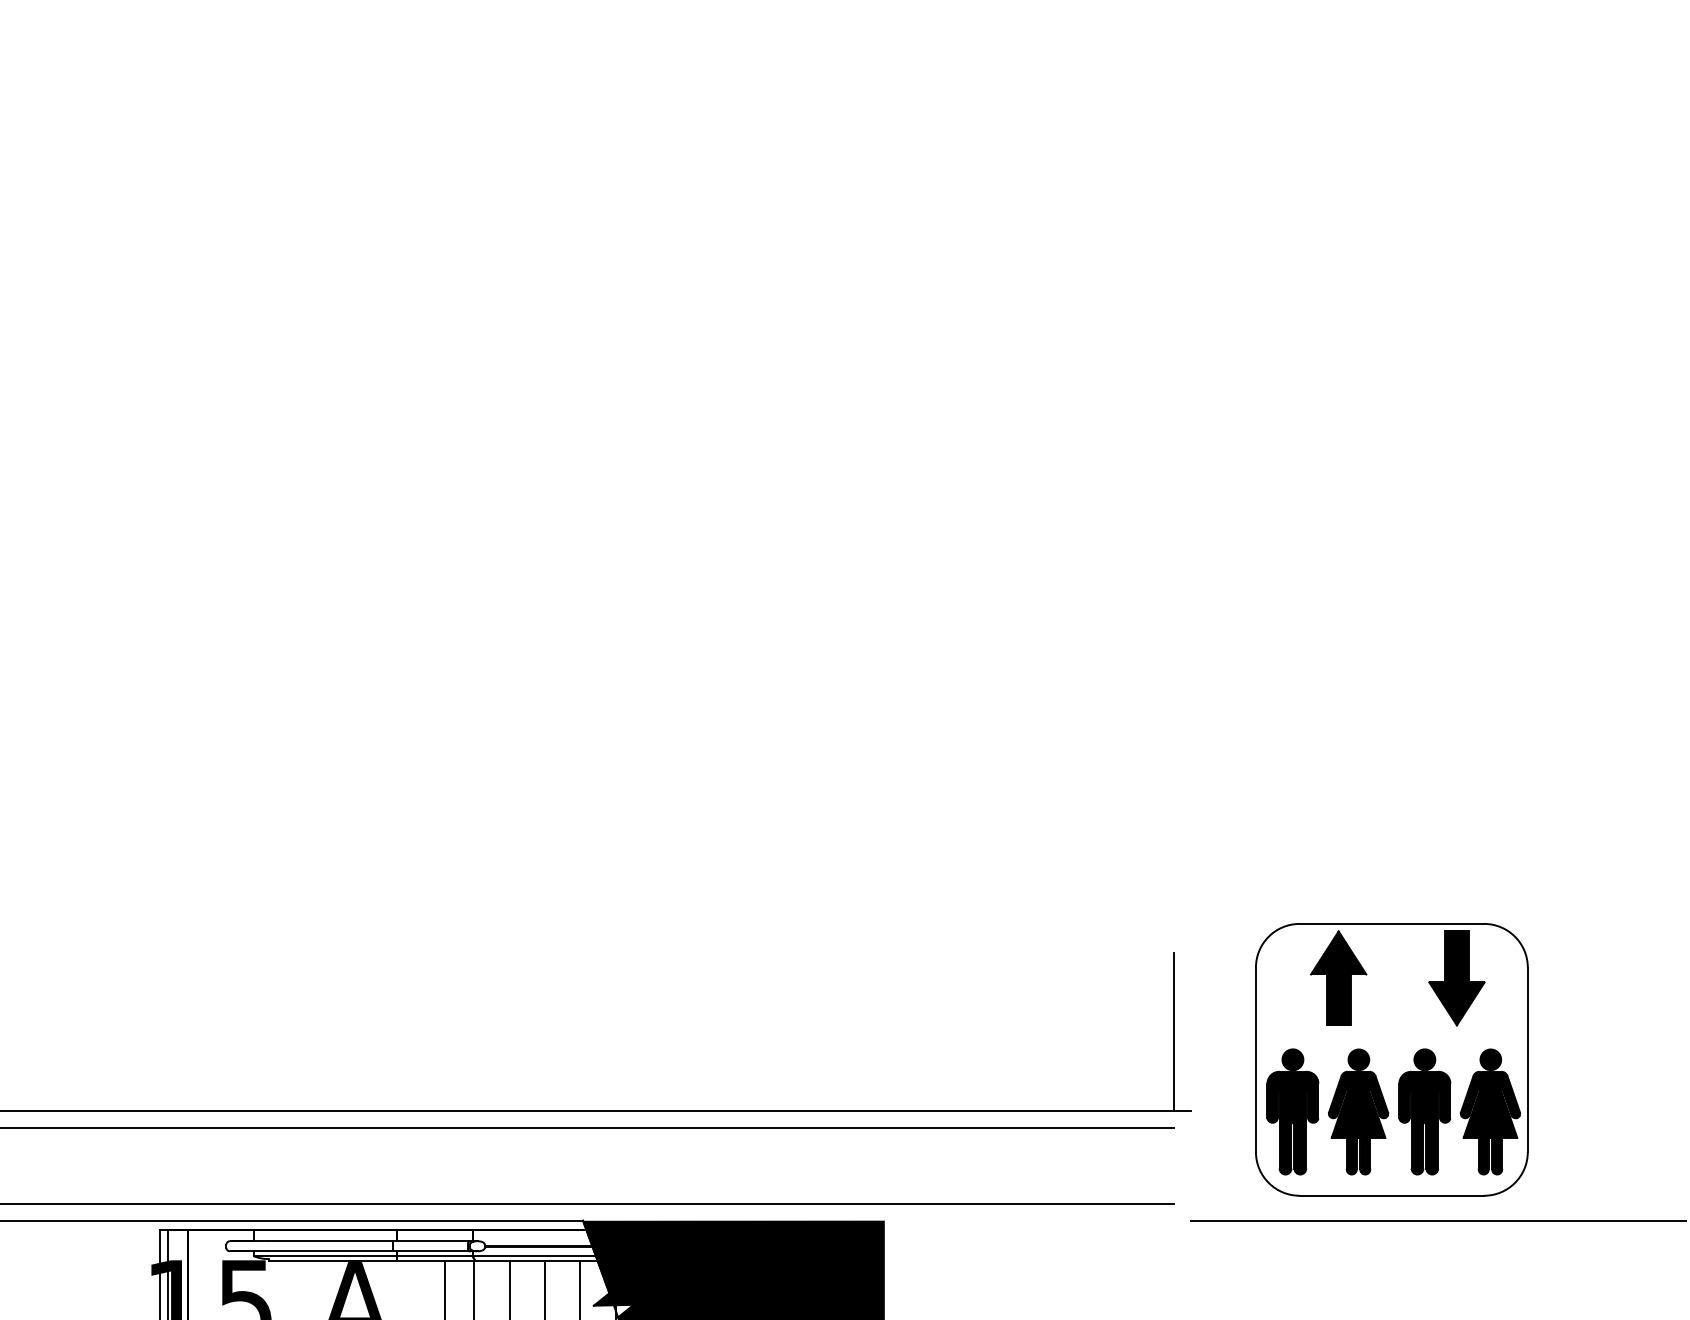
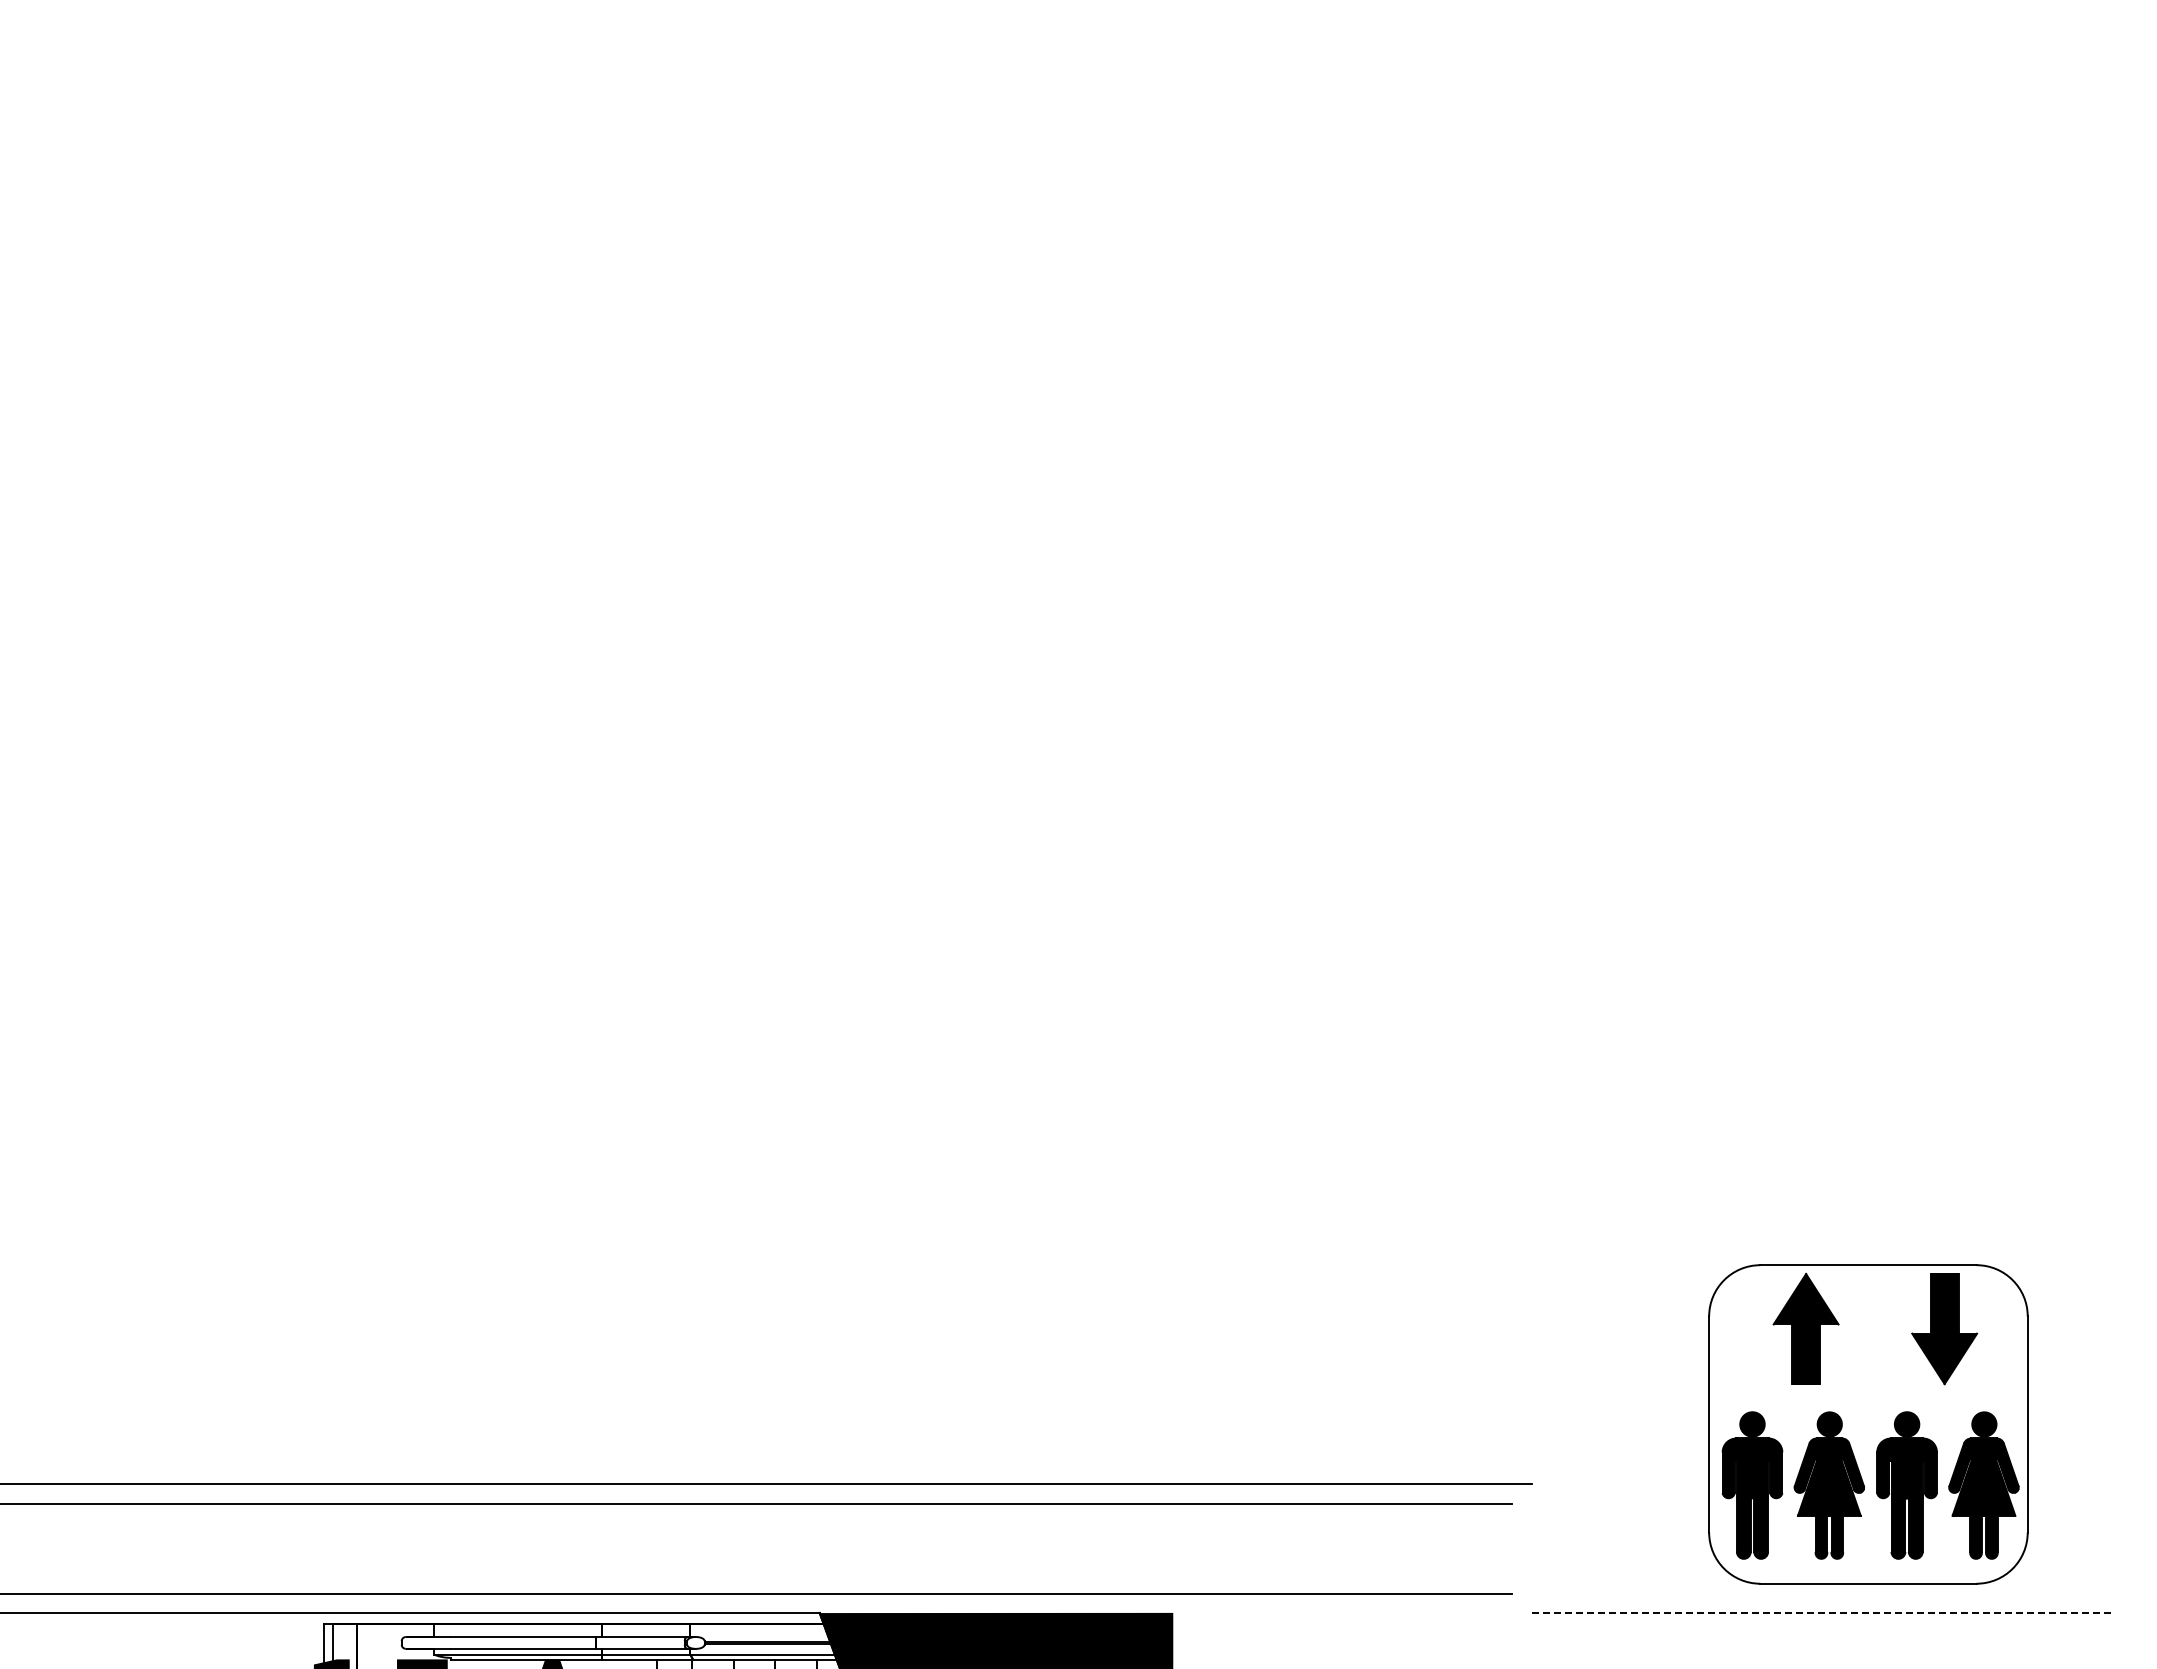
line: (1174, 1031) -> (1512, 1391), removed
part: (1391, 1059) -> (1868, 1424), moved
line: (1438, 1221) -> (1821, 1613), solid -> dashed

